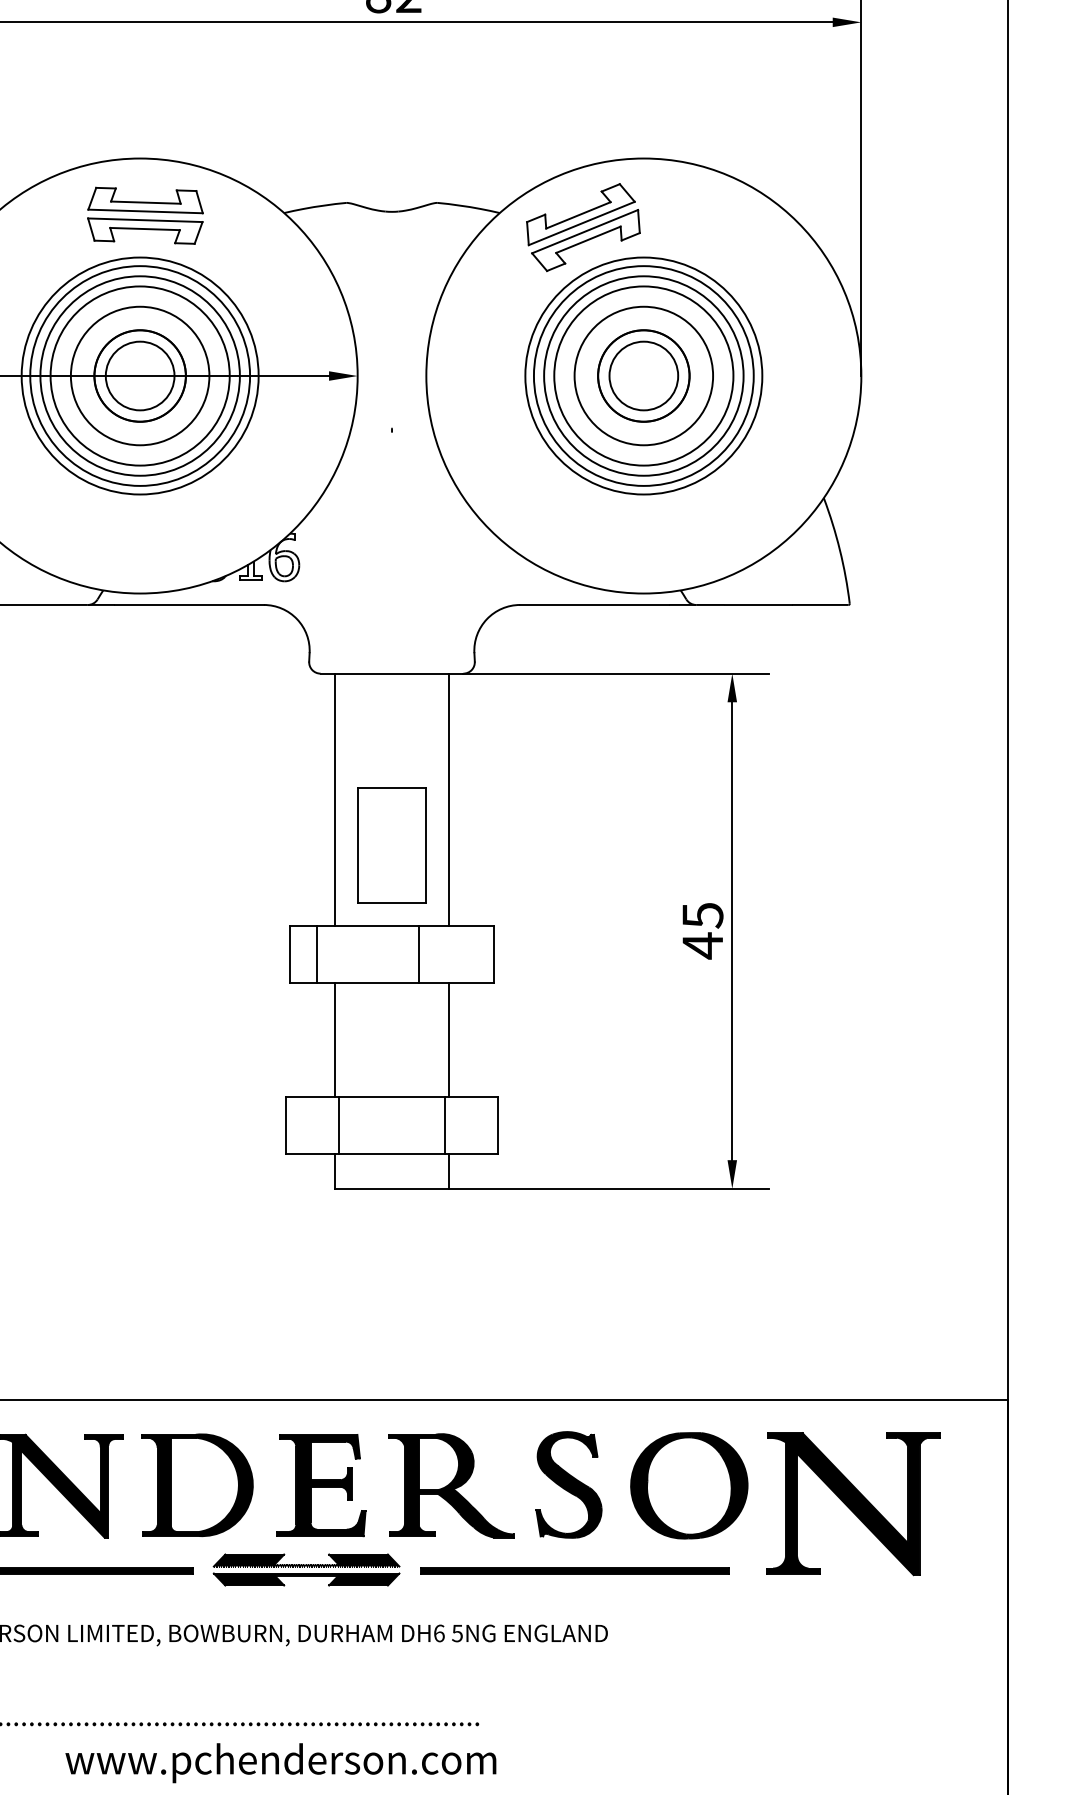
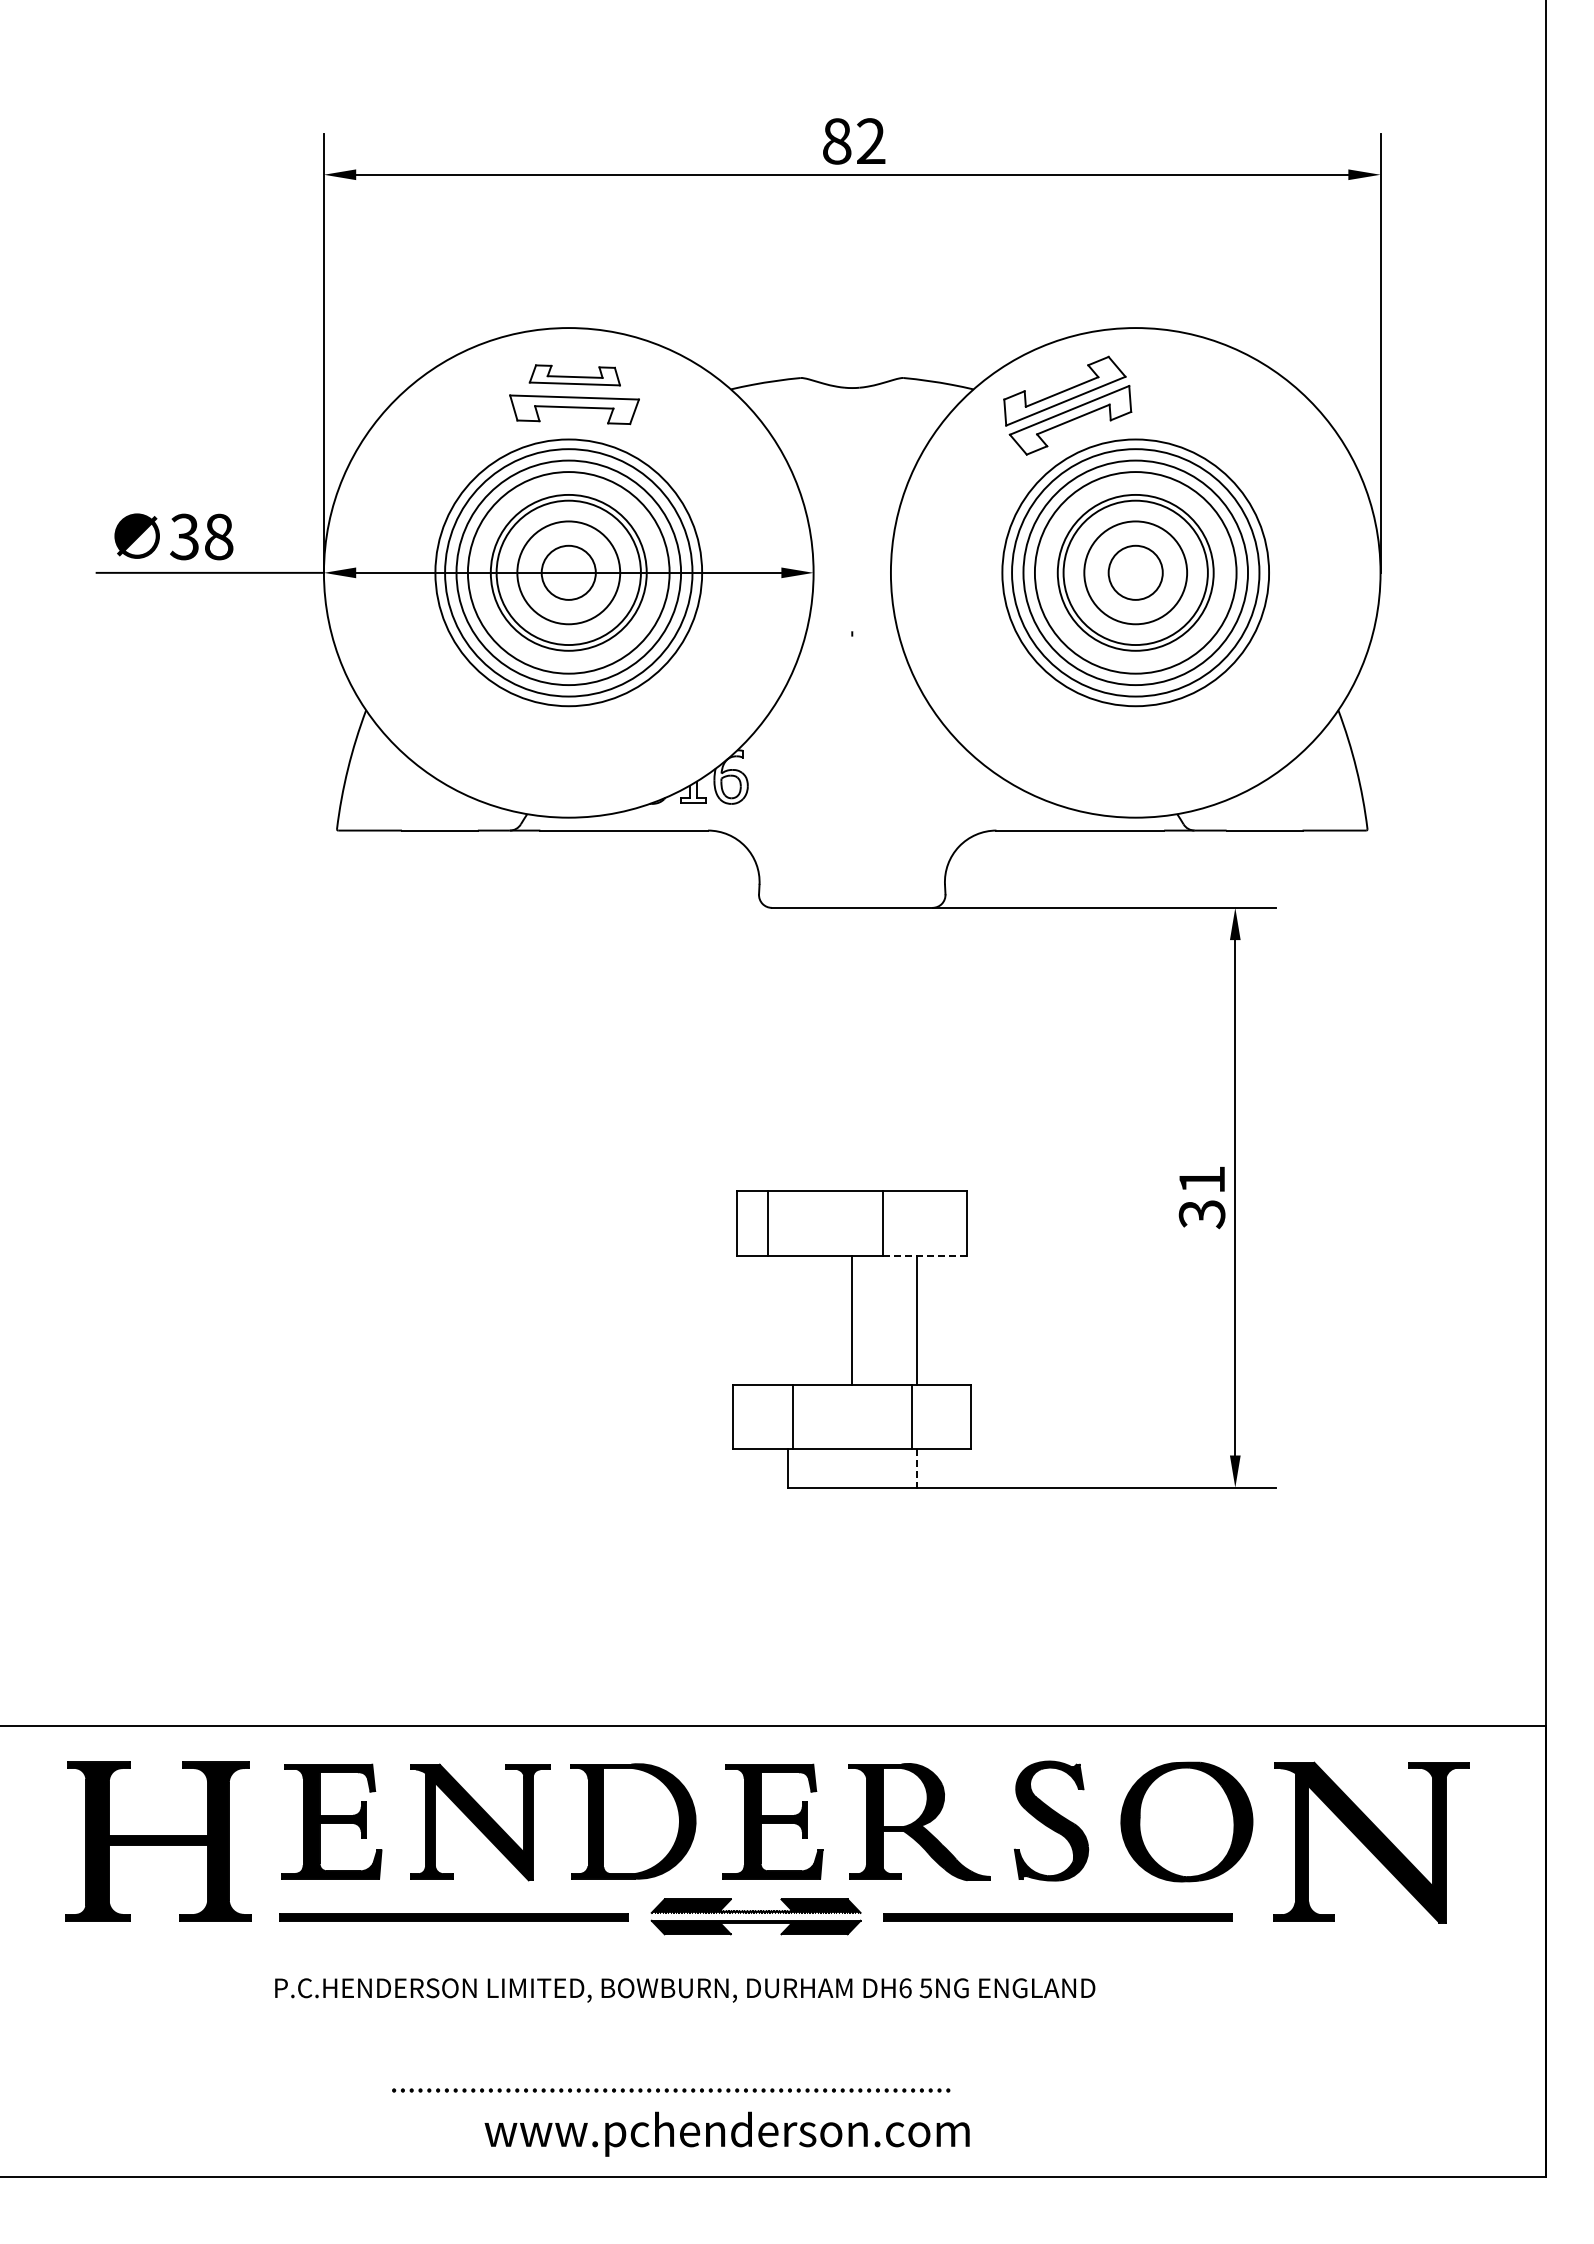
part: (145, 200) -> (574, 375), size x0.7
circle: (139, 375) -> (568, 572), size x0.7
circle: (139, 375) -> (568, 572), size x1.4
circle: (643, 375) -> (1135, 572), size x0.7
circle: (643, 375) -> (1135, 572), size x1.4
line: (334, 799) -> (787, 1049), removed
line: (449, 799) -> (916, 1049), removed
part: (392, 845) -> (852, 1101), removed
text: (702, 930) -> (1201, 1197), 45 -> 31
line: (457, 982) -> (925, 1255), solid -> dashed
line: (334, 1039) -> (851, 1319), moved
line: (449, 1171) -> (916, 1468), solid -> dashed

